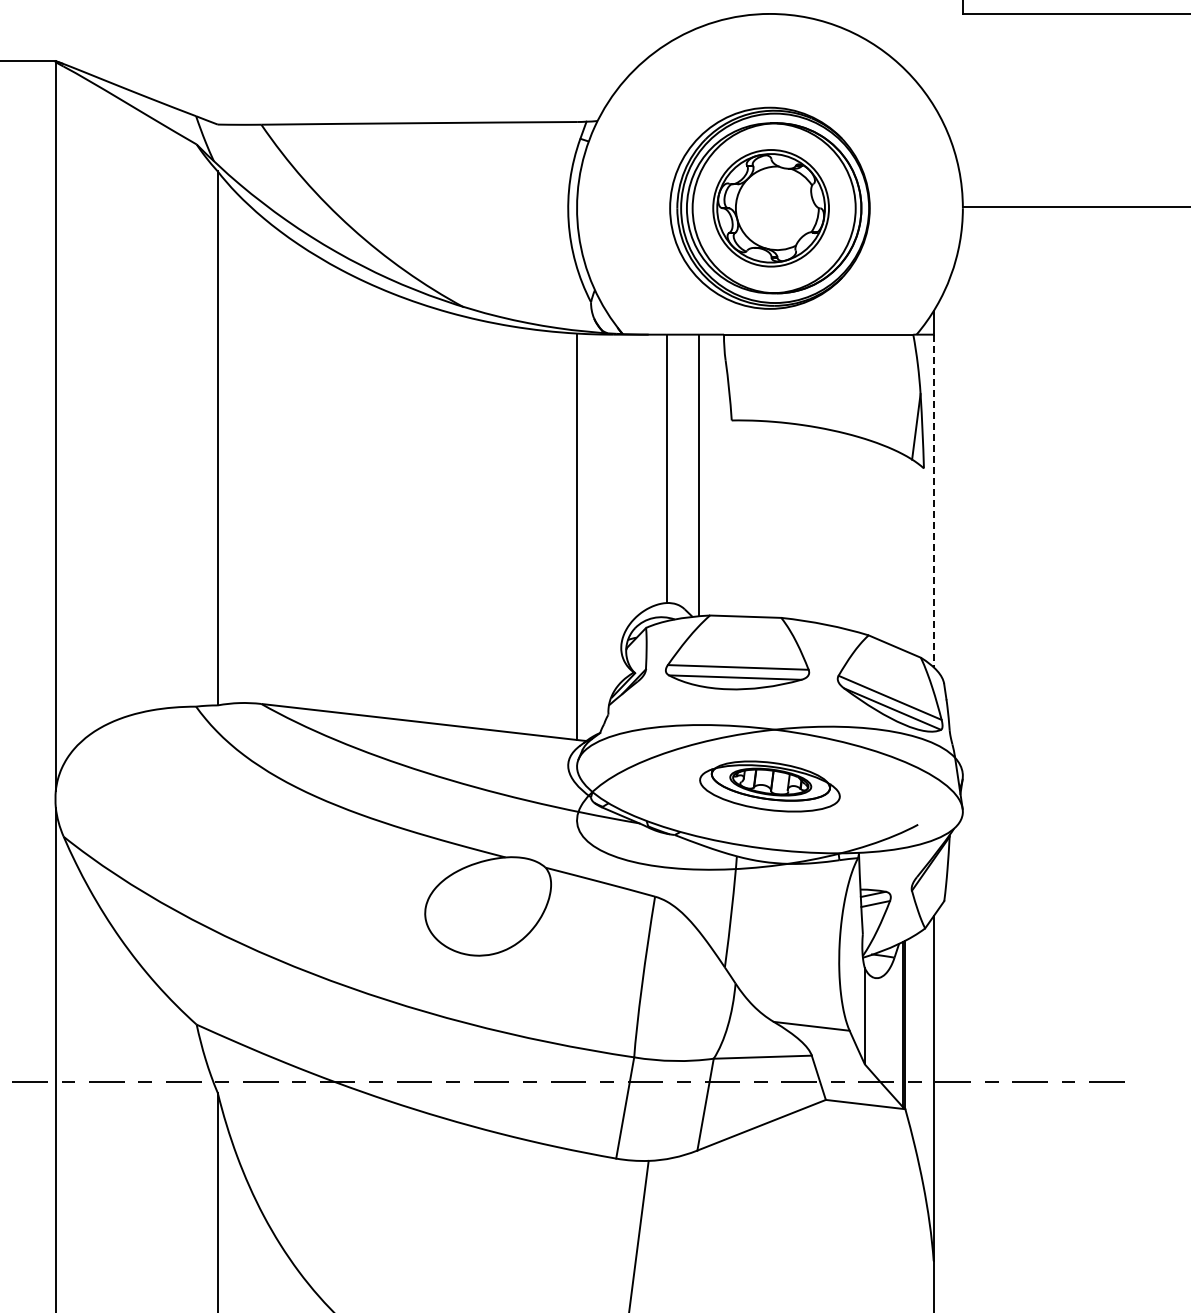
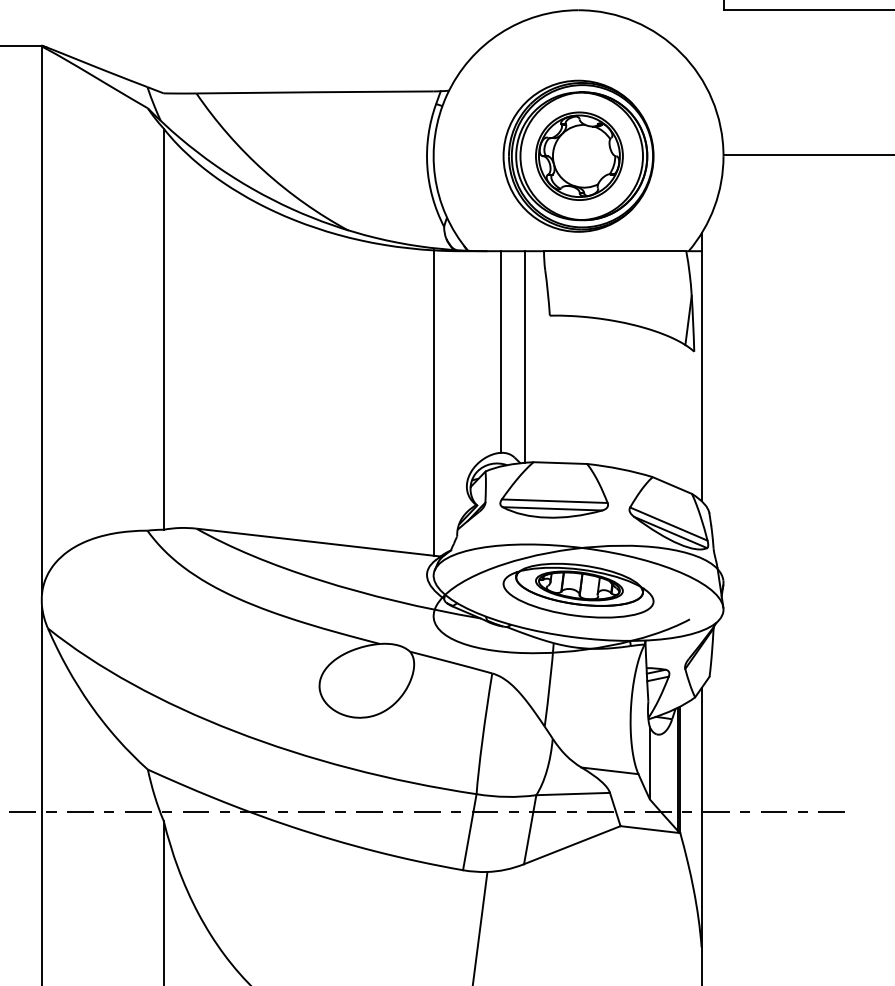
line: (933, 501) -> (701, 376), dashed -> solid
part: (769, 786) -> (578, 590), size x1.43

